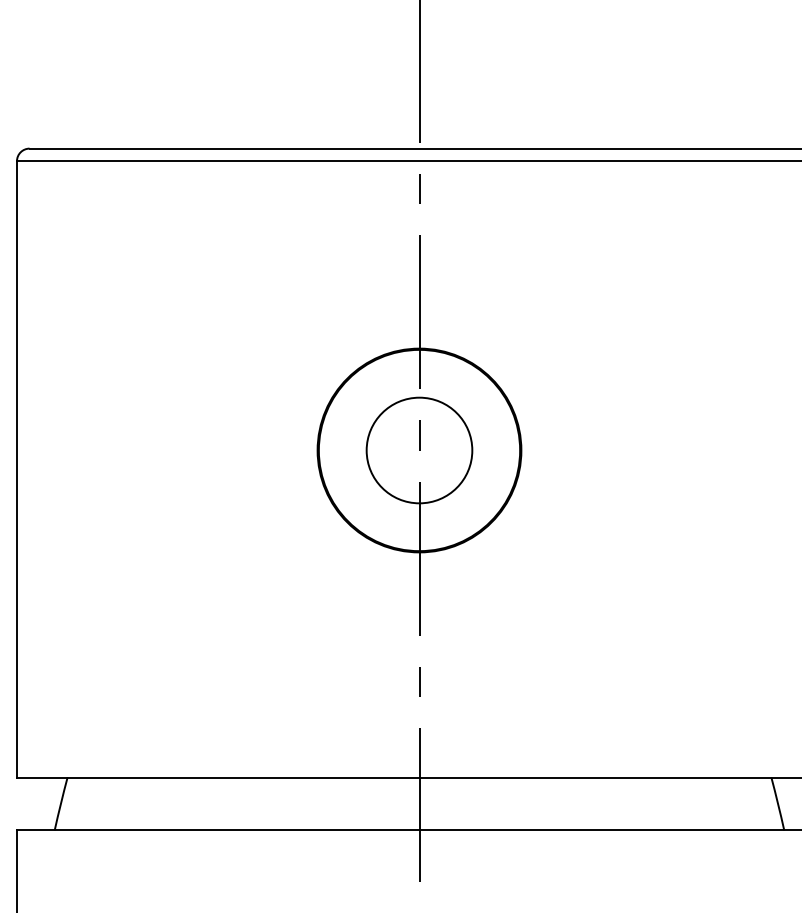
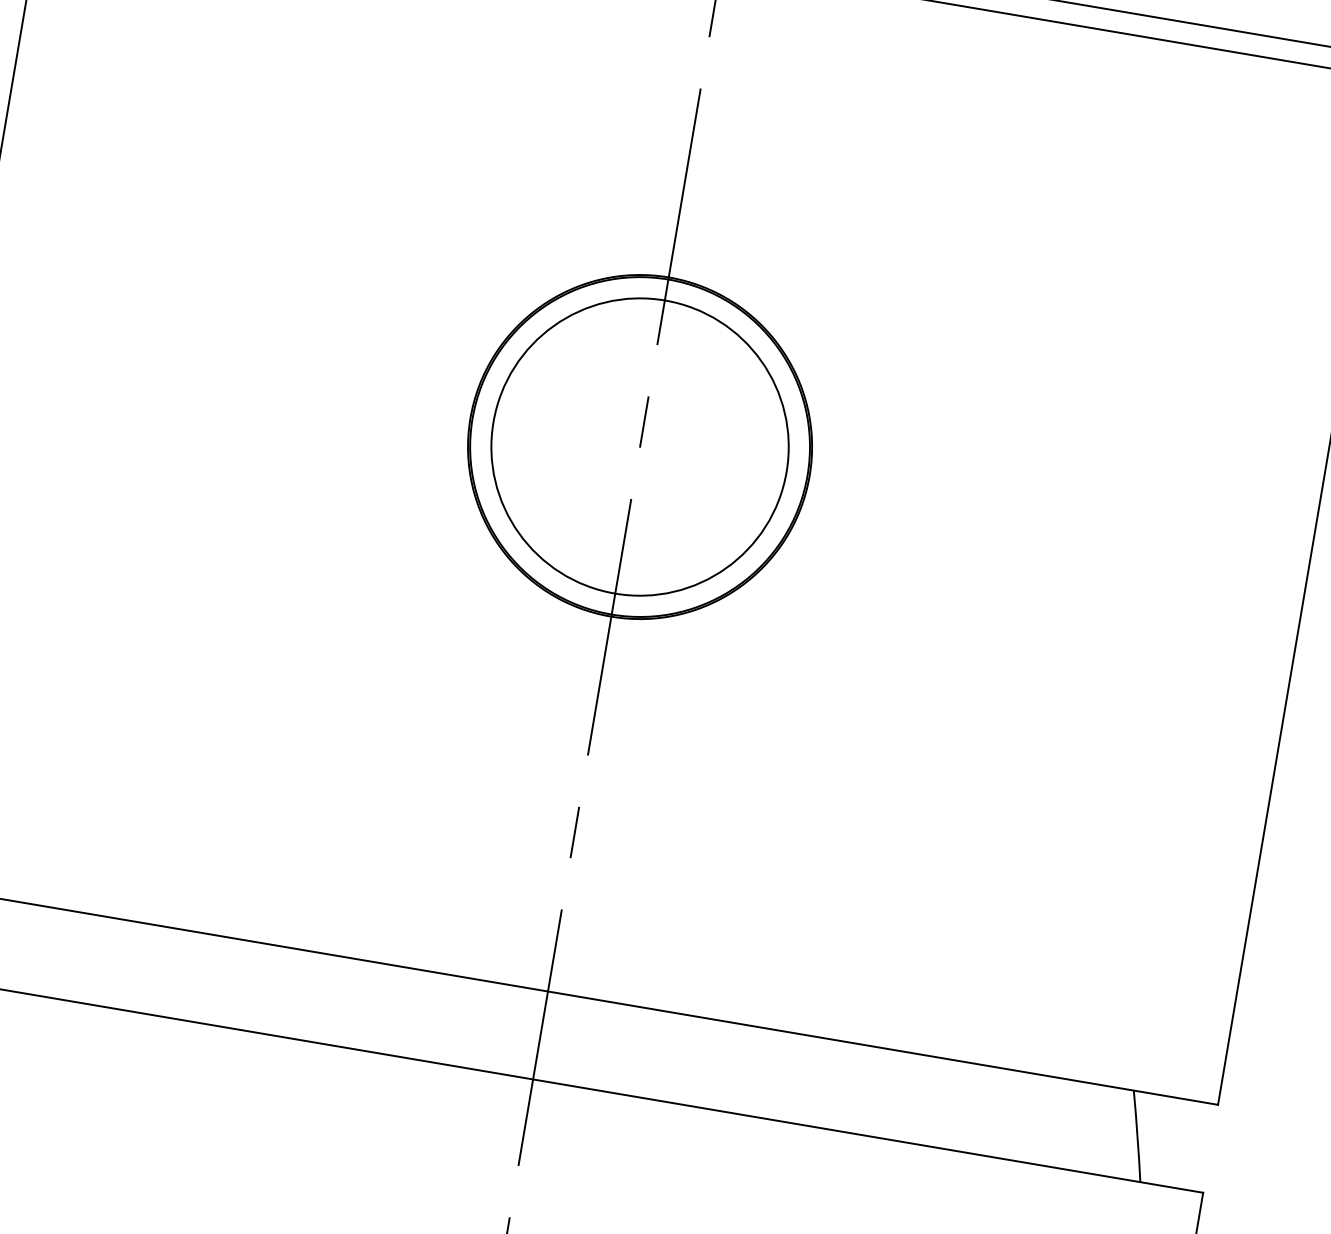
circle: (419, 450) -> (640, 447), size x1.67

